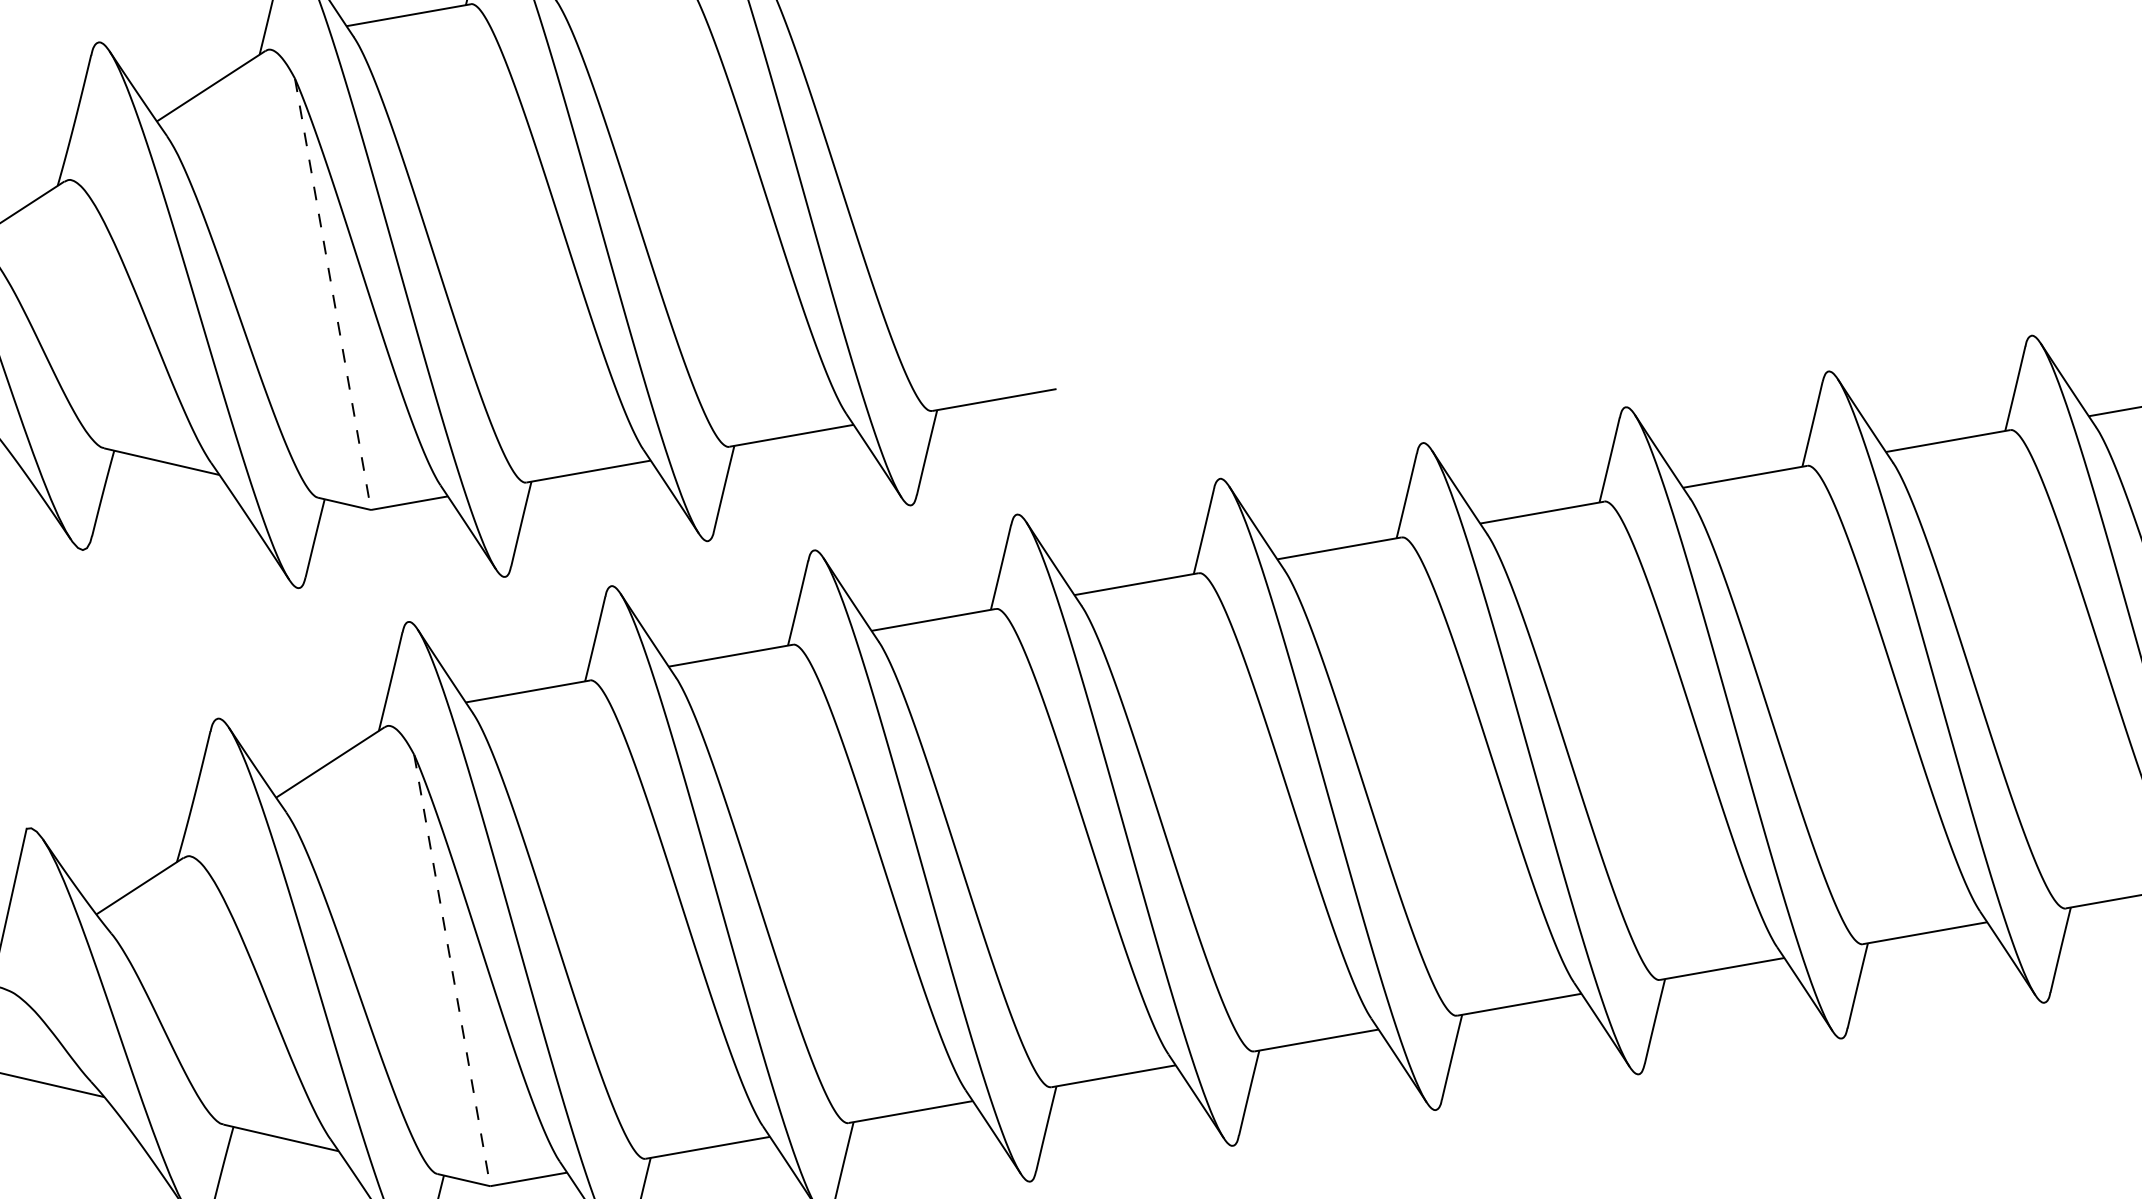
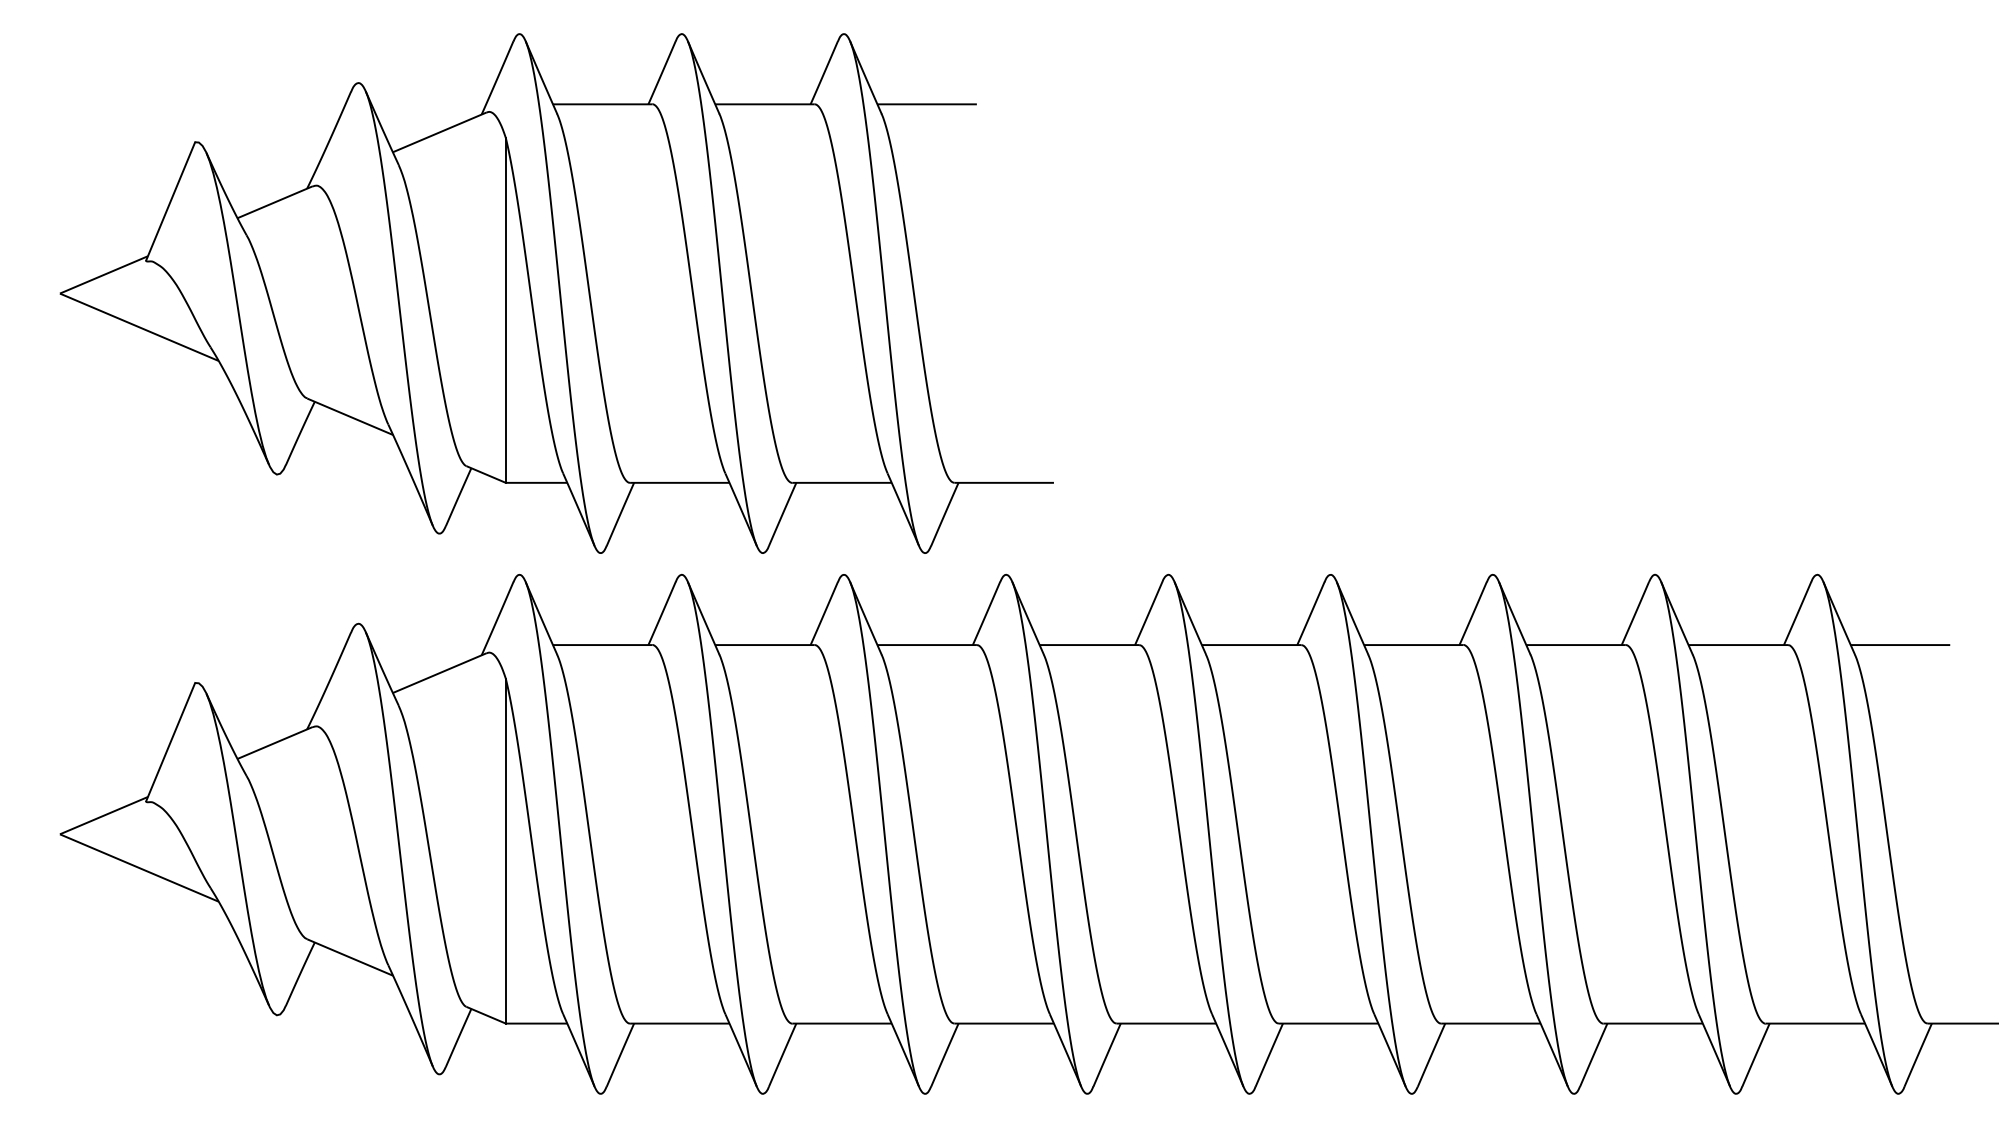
line: (332, 294) -> (505, 310), dashed -> solid
line: (451, 971) -> (505, 851), dashed -> solid

